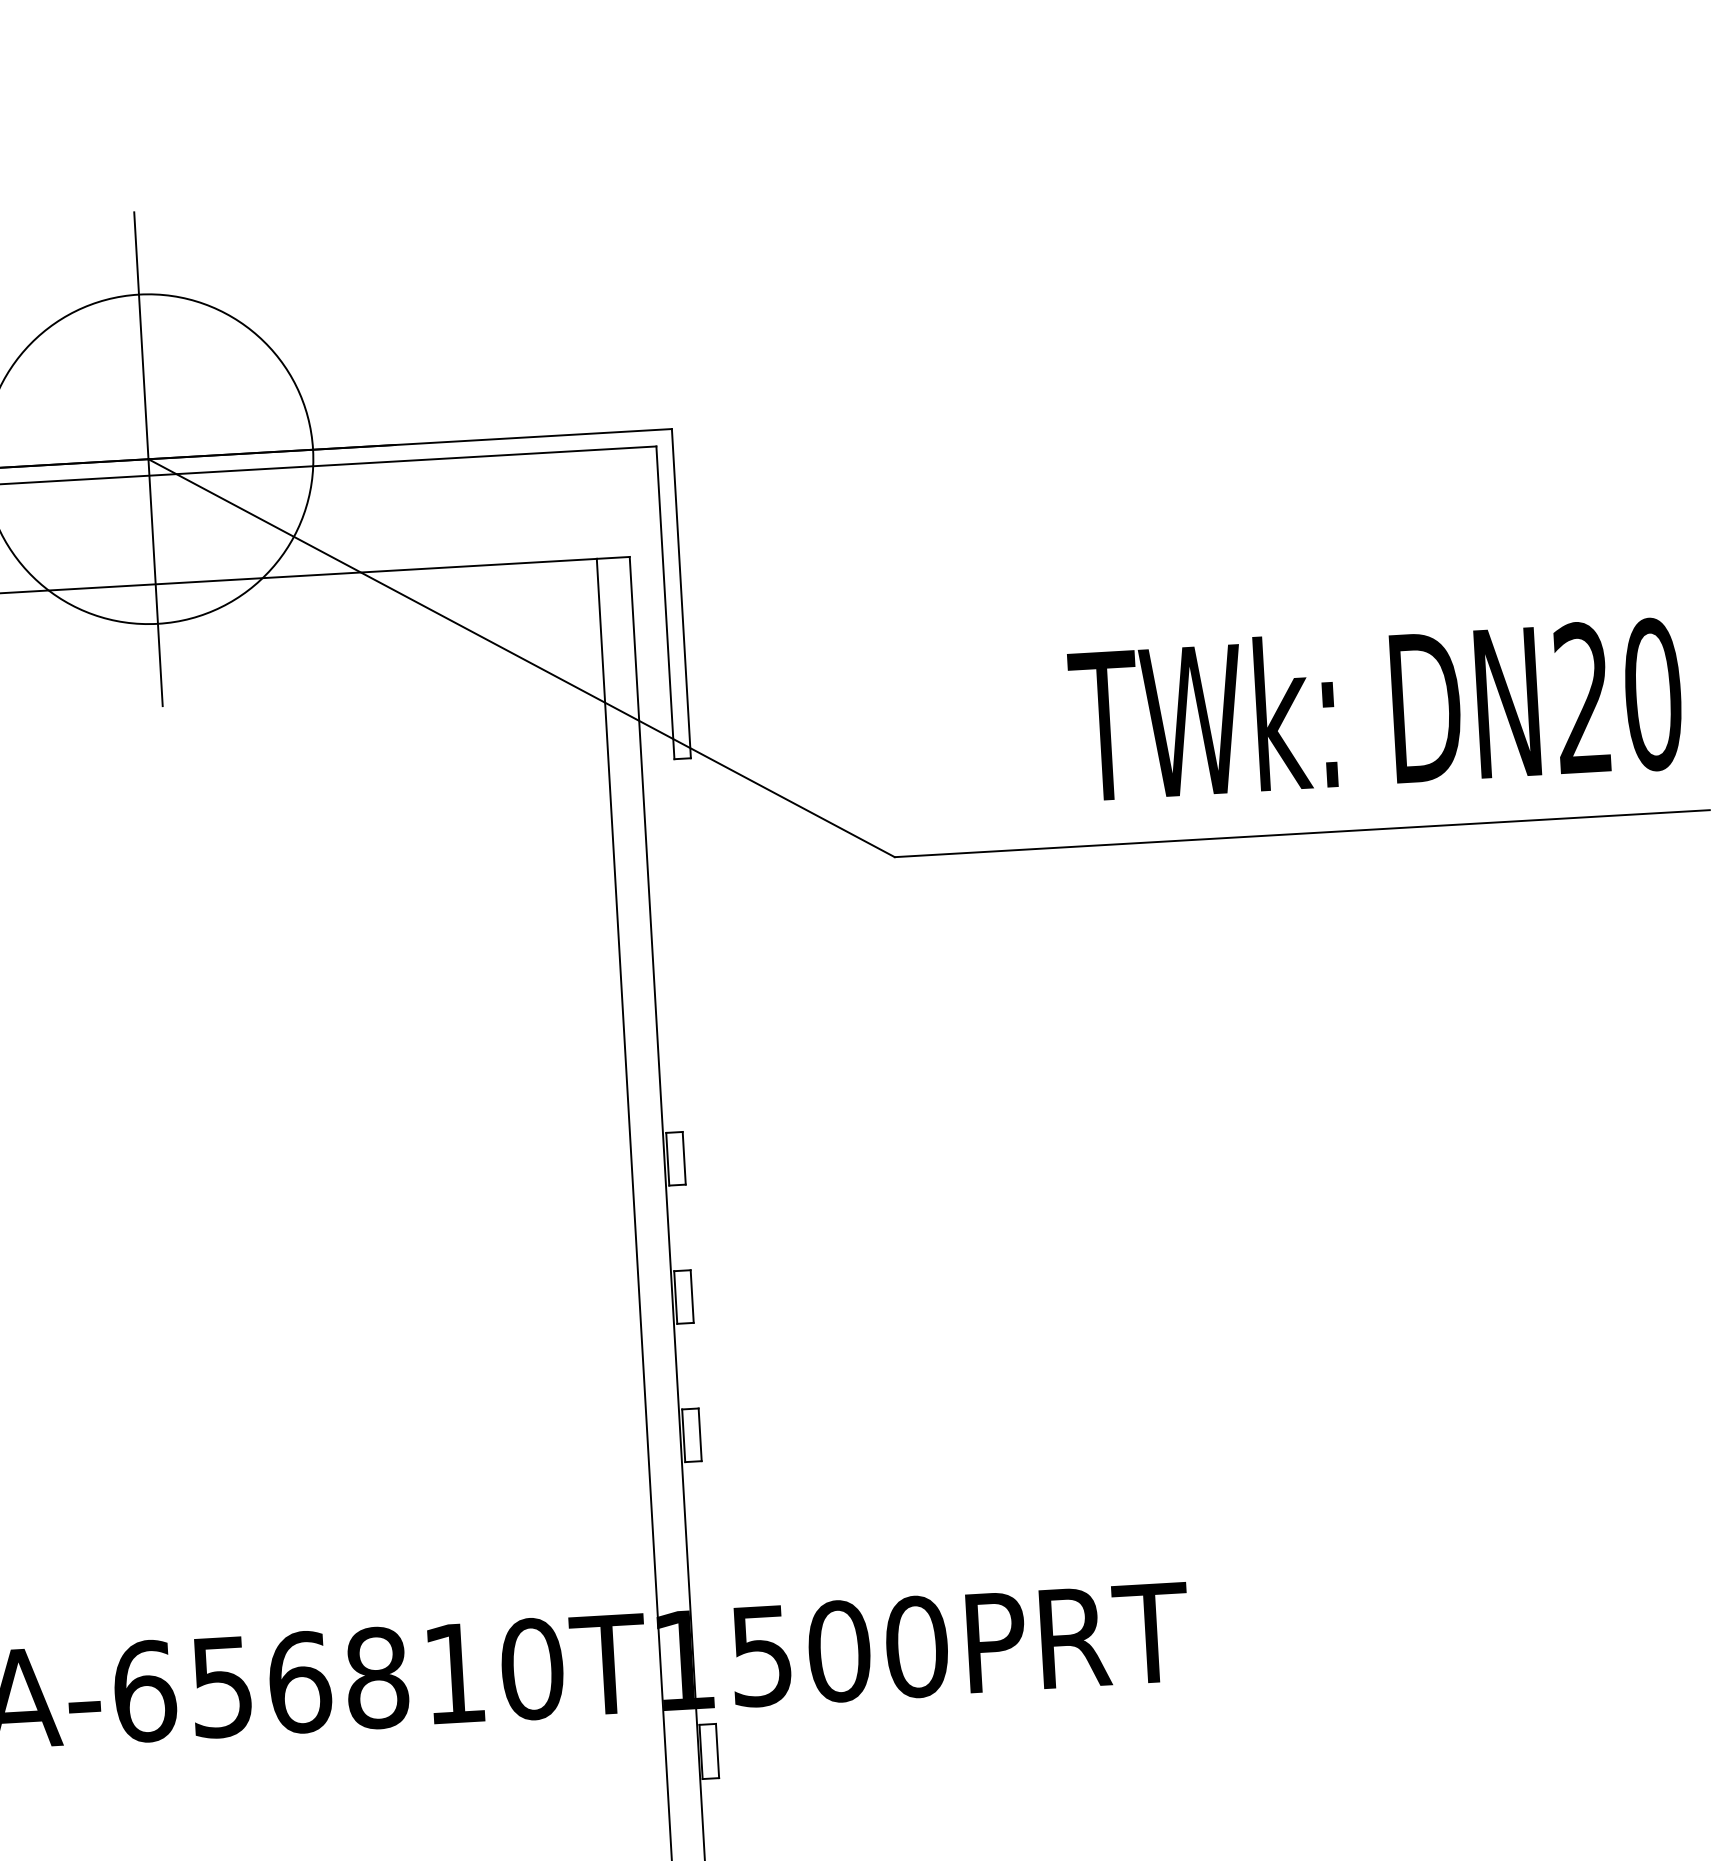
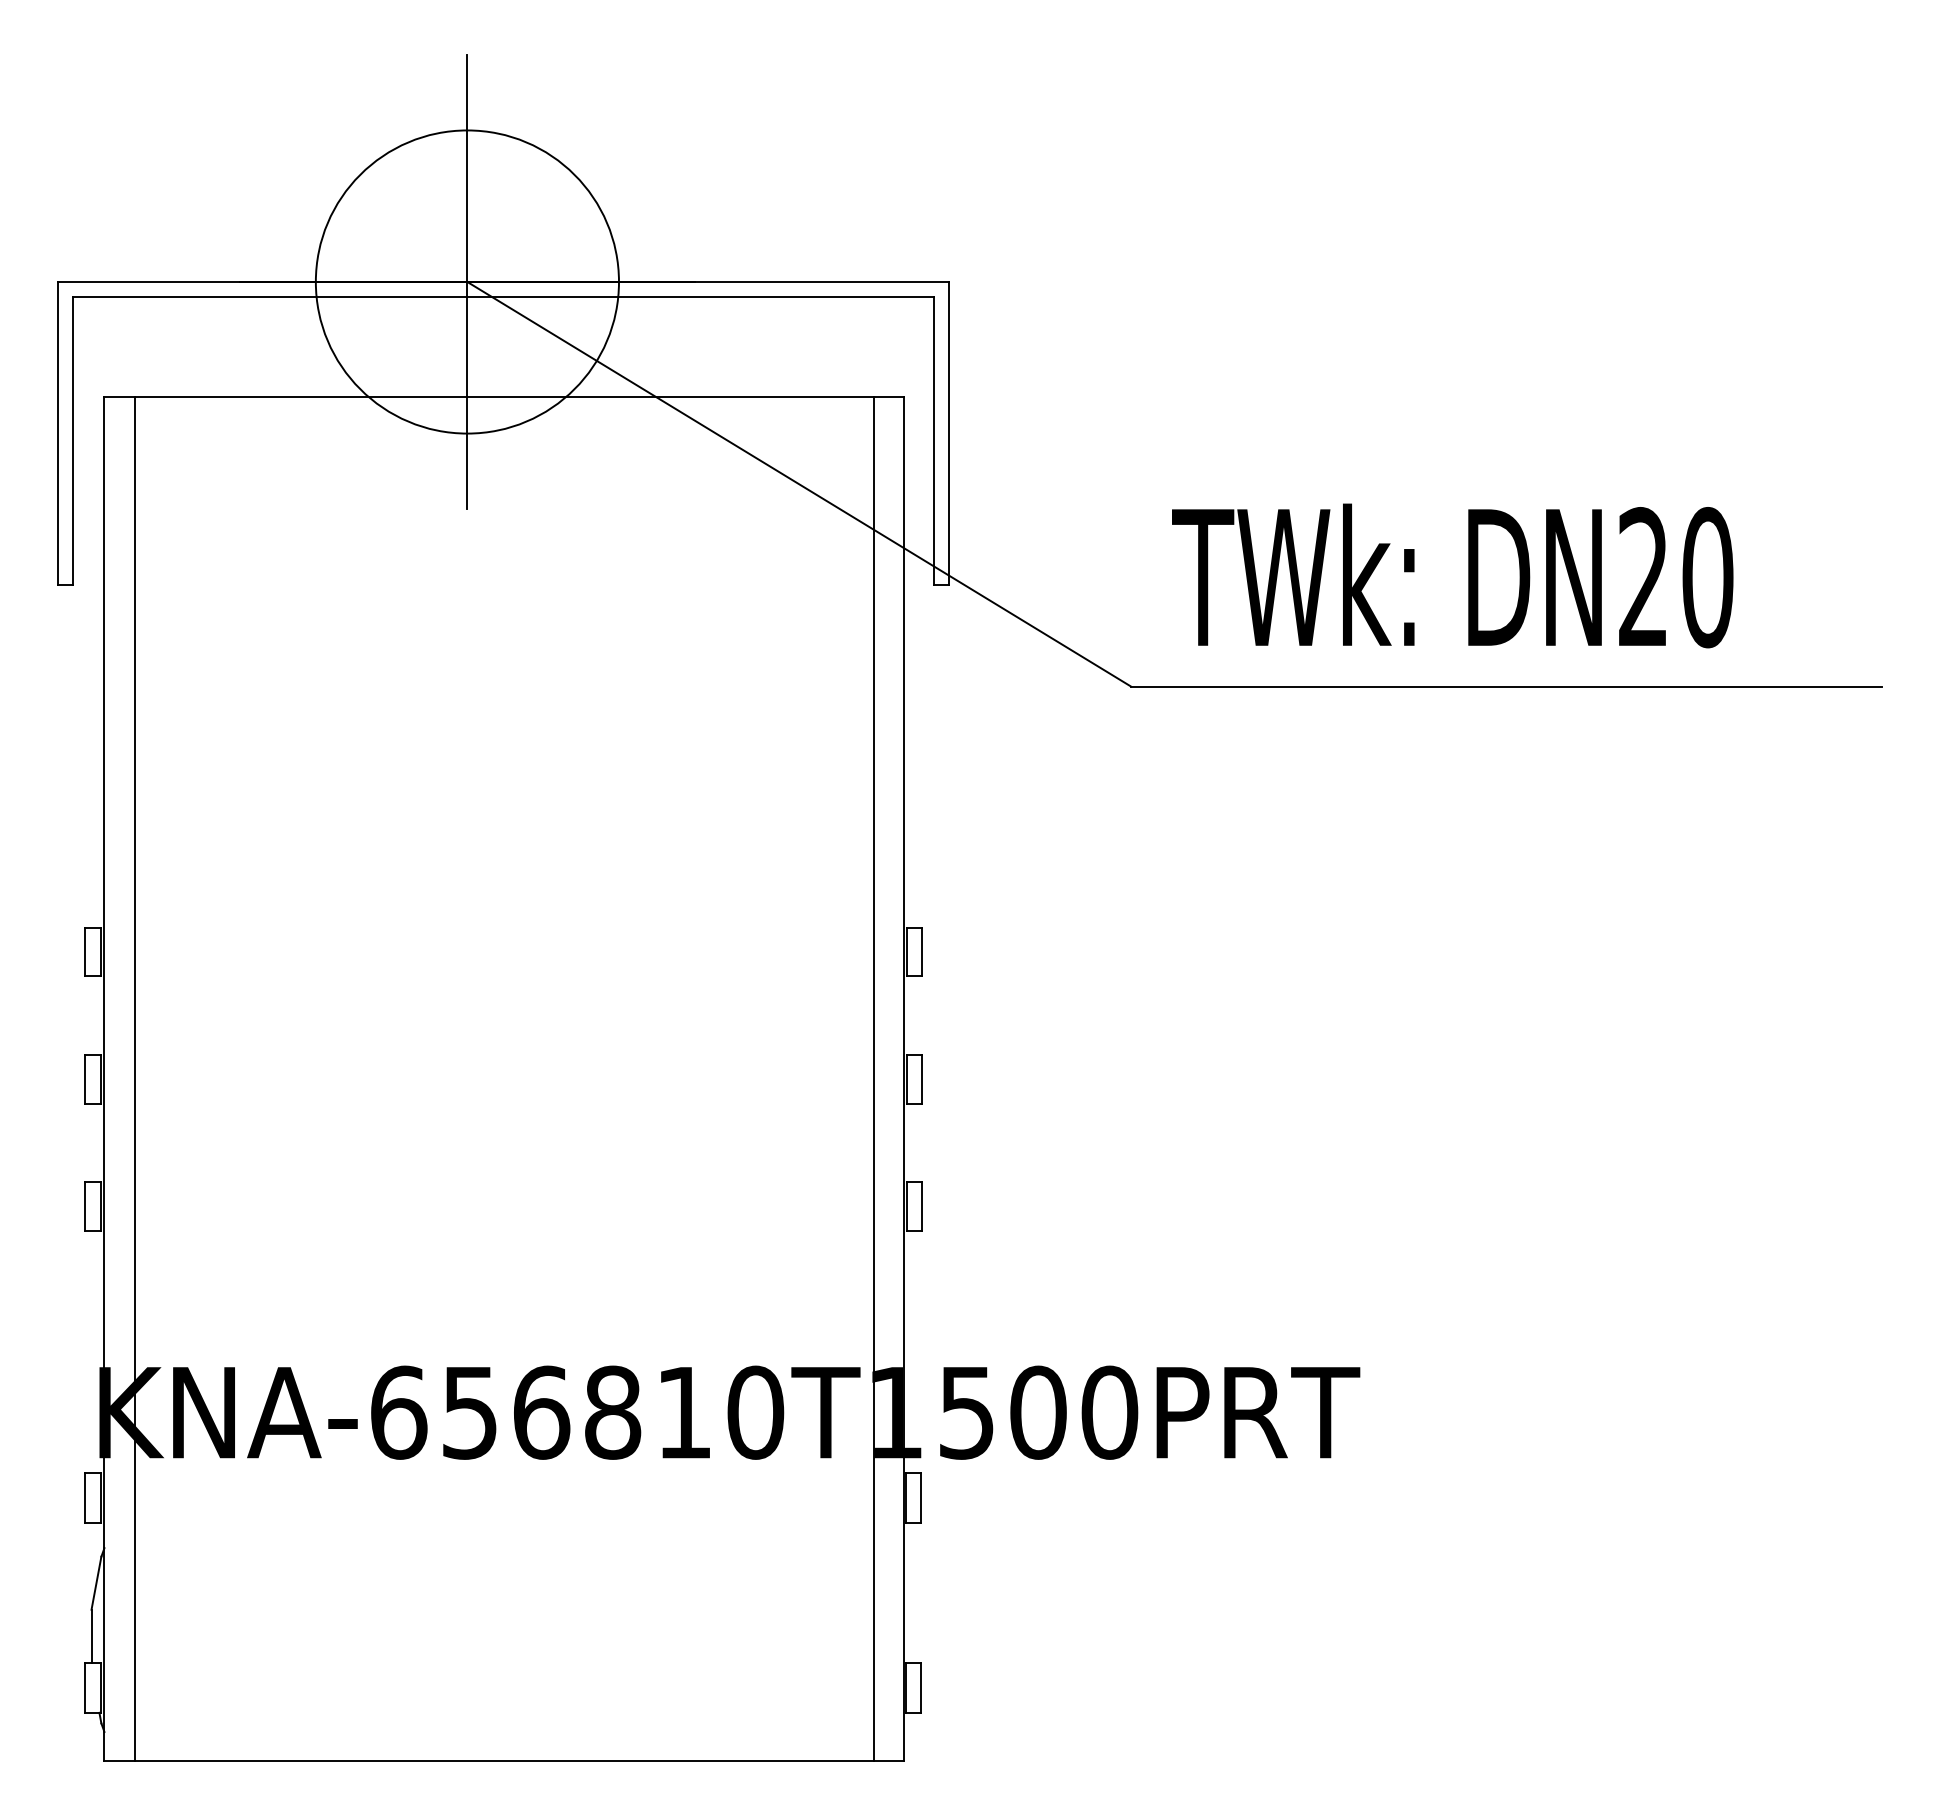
text: (1375, 708) -> (1452, 575), moved

